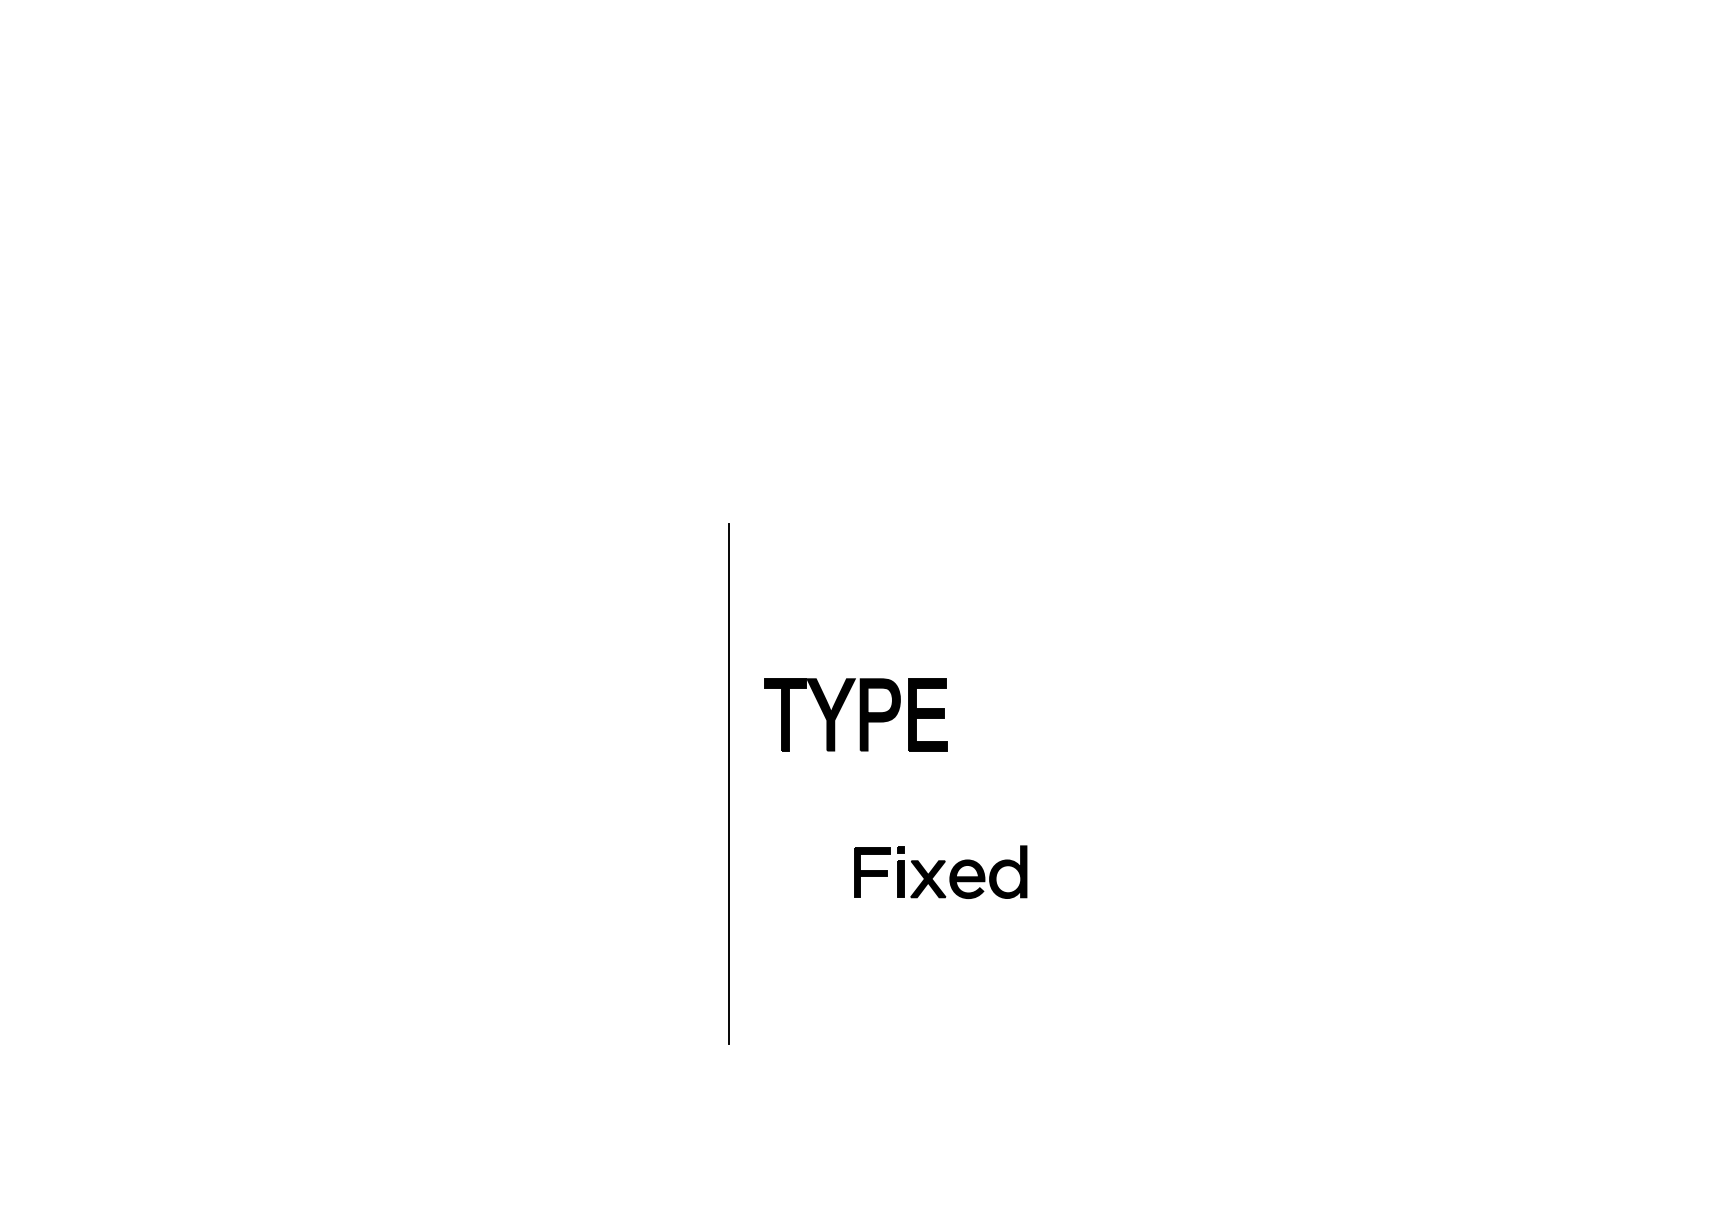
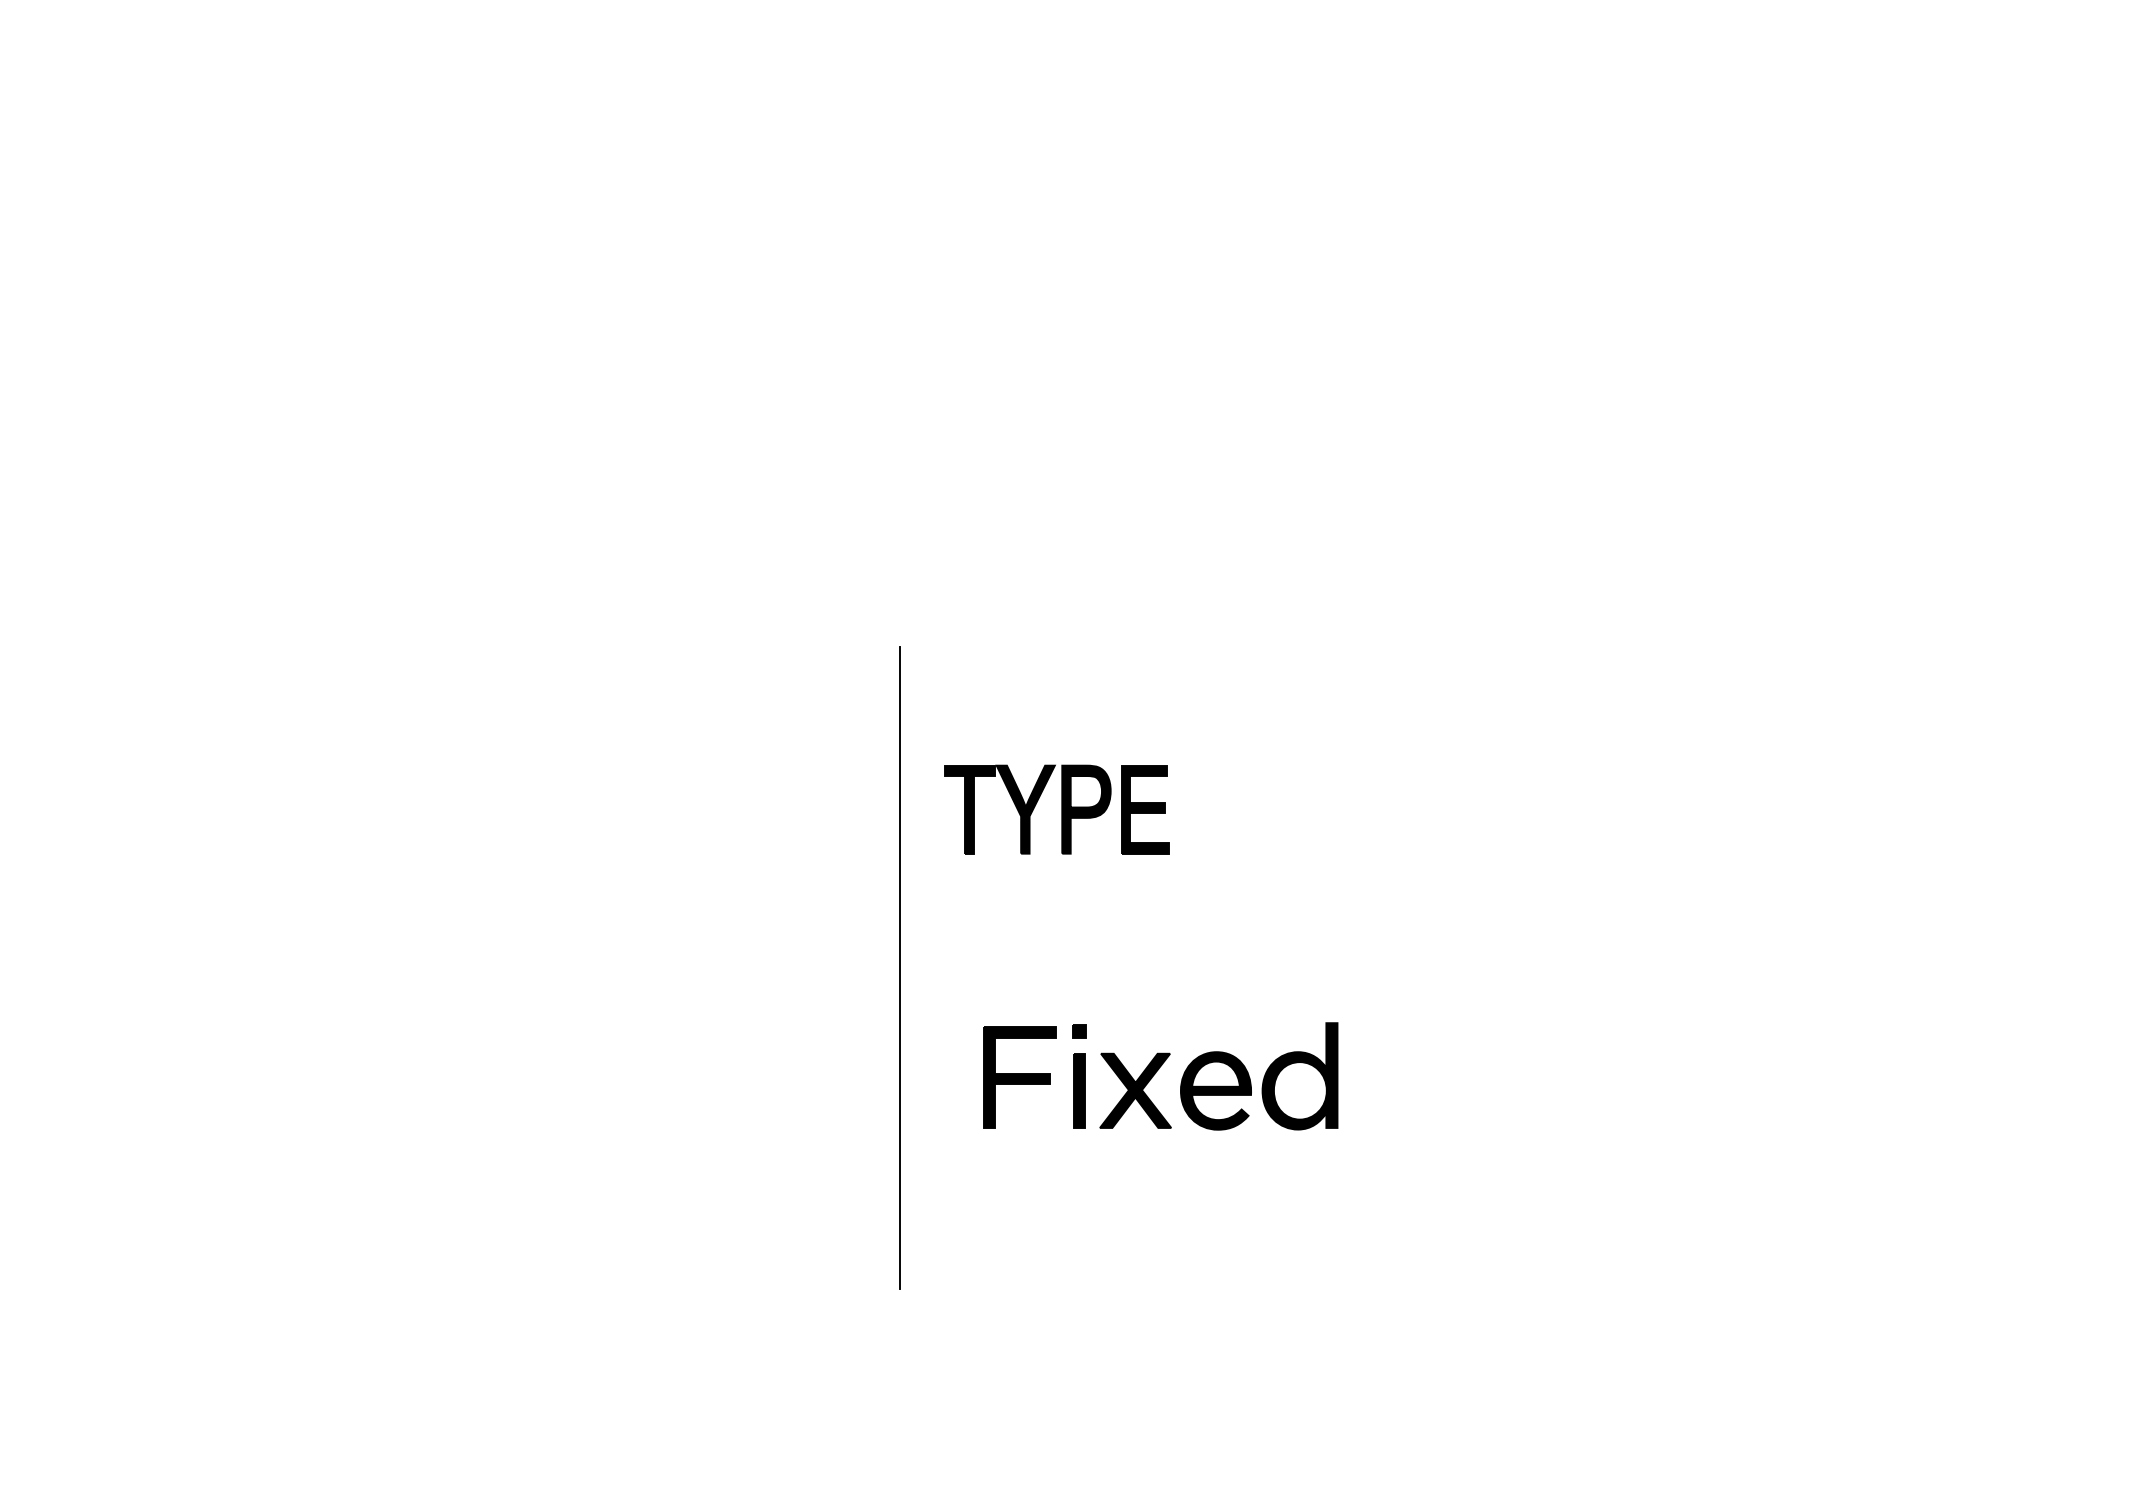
part: (855, 714) -> (1055, 809), moved
part: (940, 872) -> (1160, 1076), size x1.67

